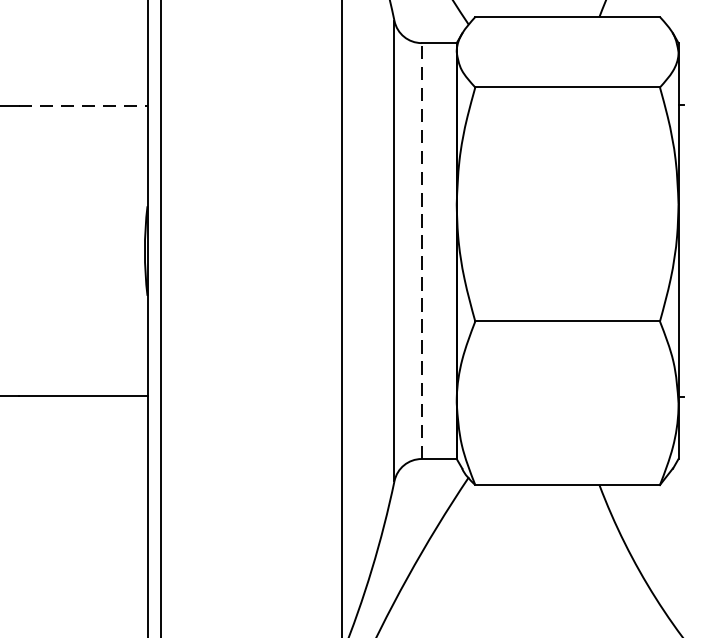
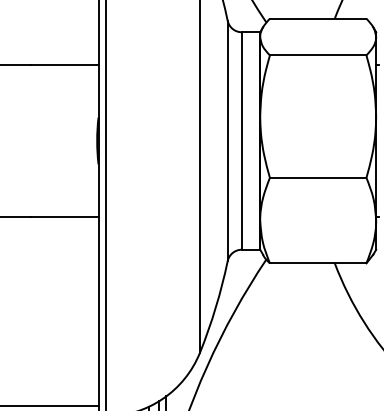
line: (82, 106) -> (64, 65), dashed -> solid
line: (420, 252) -> (241, 141), dashed -> solid

